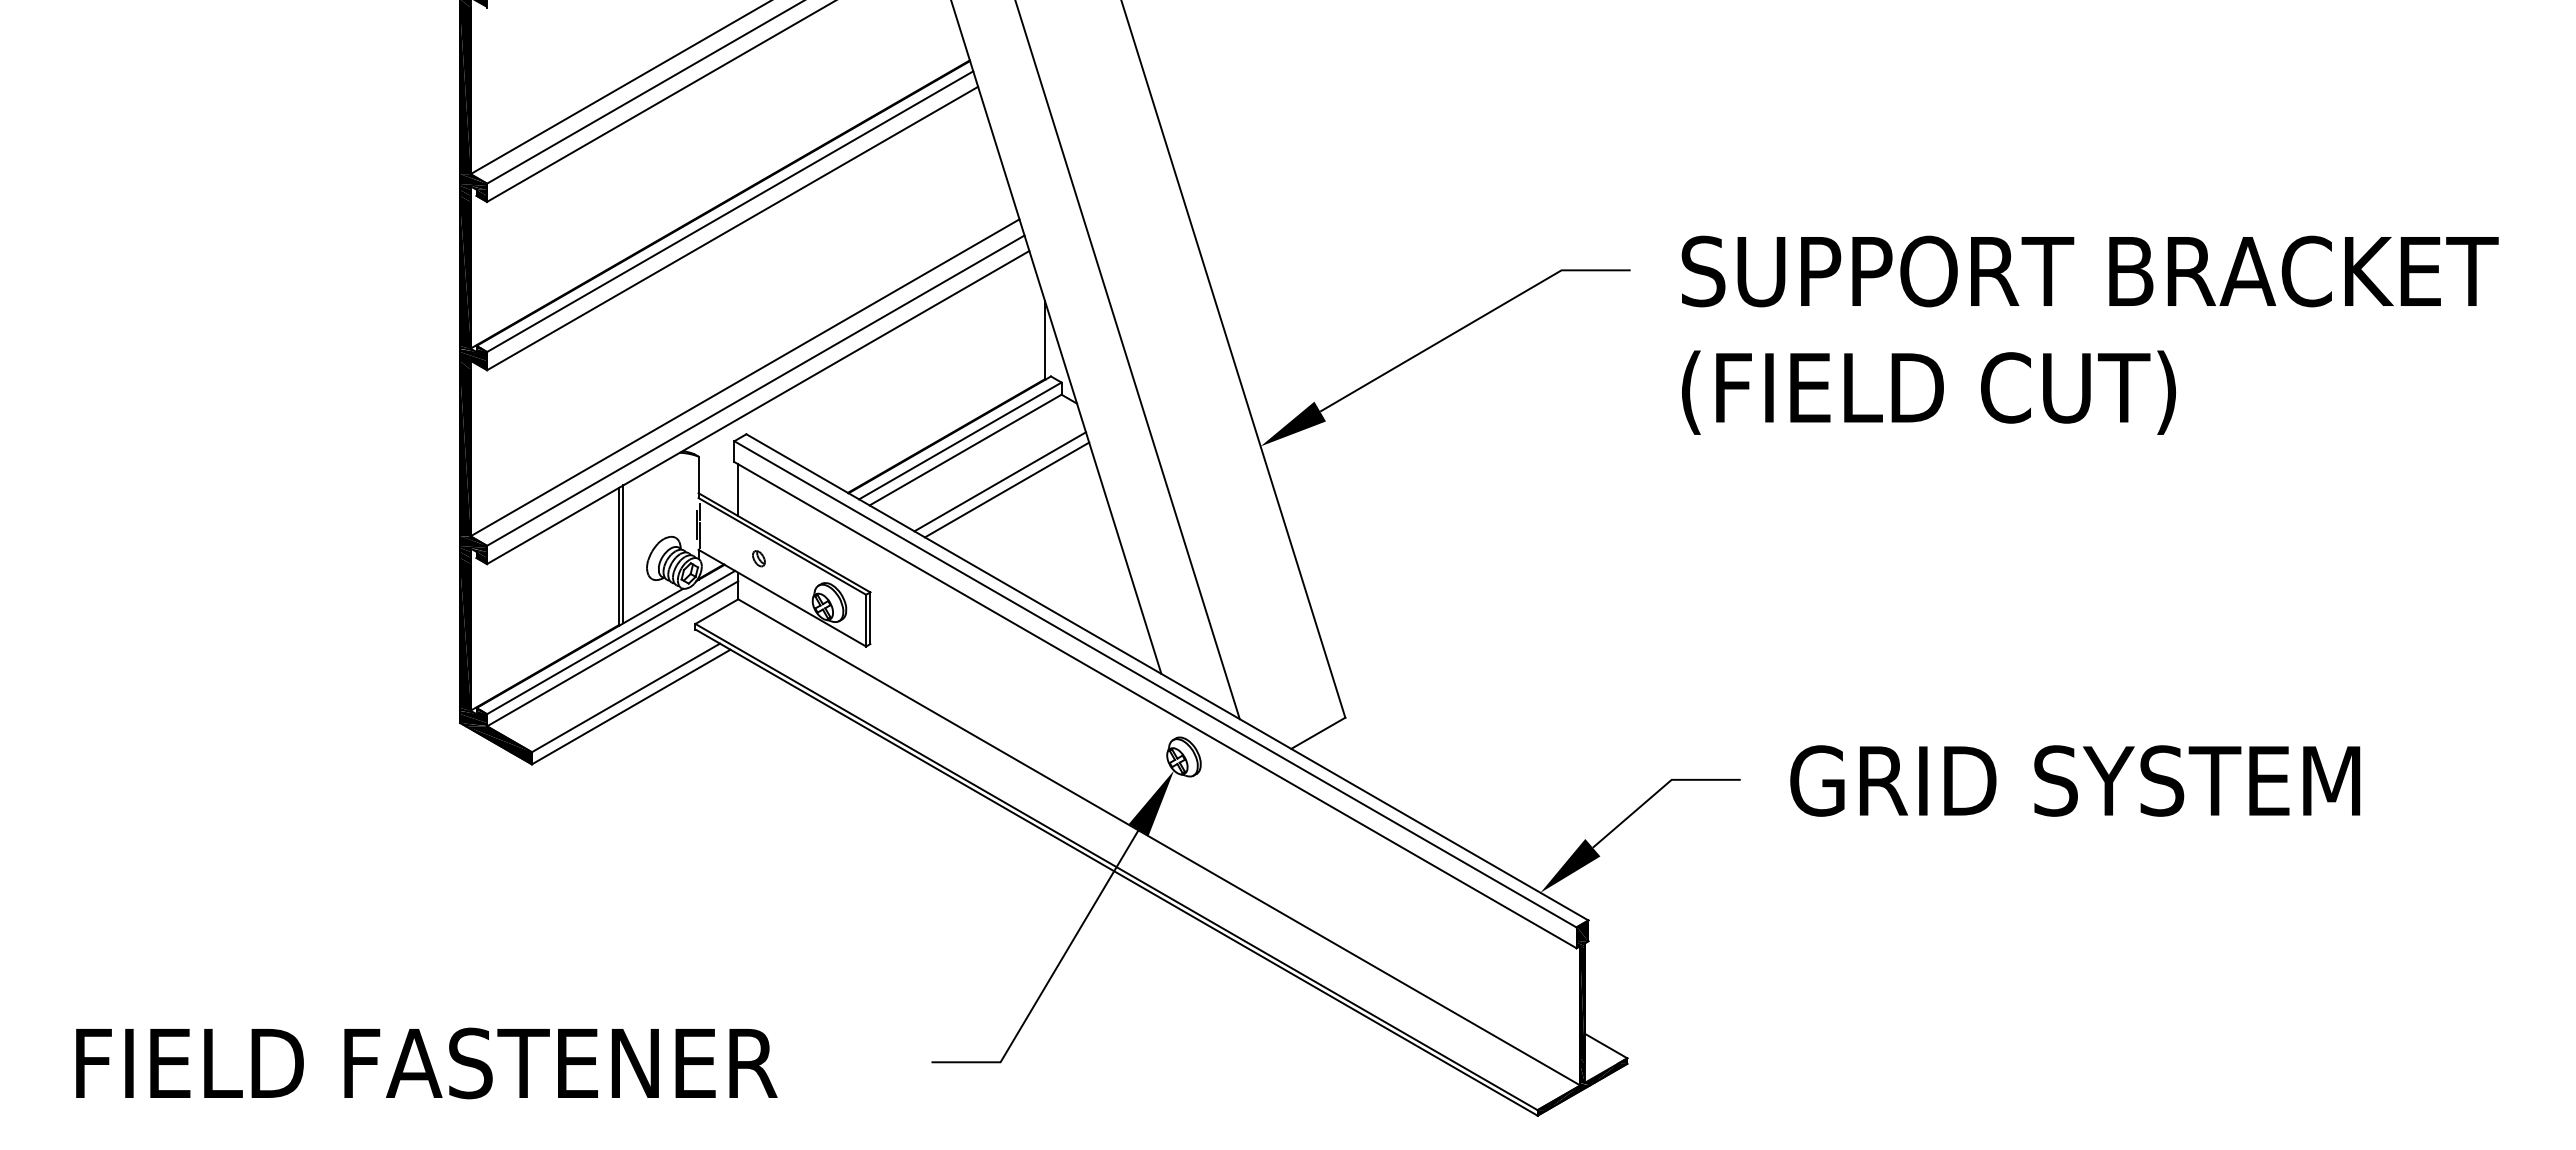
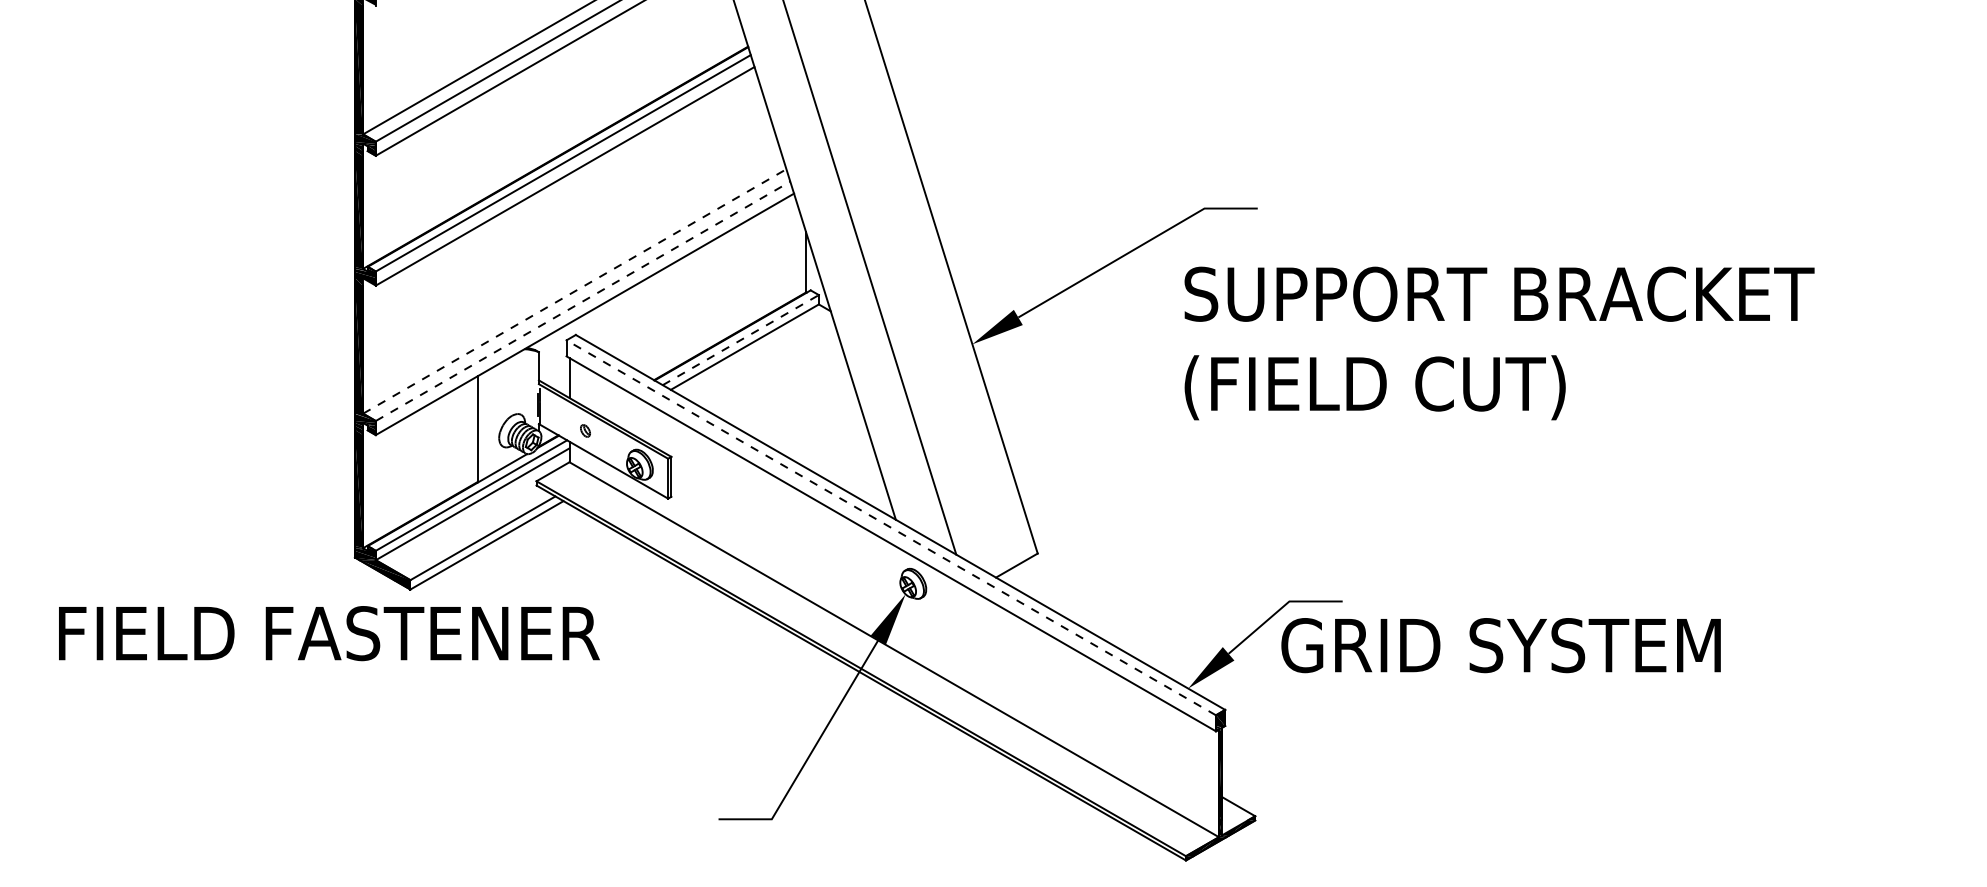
text: (2089, 334) -> (1499, 342), moved
line: (745, 377) -> (575, 291), solid -> dashed
line: (756, 390) -> (583, 301), solid -> dashed
line: (960, 440) -> (740, 339), solid -> dashed
line: (1000, 481) -> (771, 371), removed
line: (1006, 489) -> (776, 377), removed
line: (623, 554) -> (481, 427), removed
line: (1155, 684) -> (891, 527), solid -> dashed
text: (2075, 780) -> (1501, 645), moved
text: (426, 1063) -> (329, 633), moved

